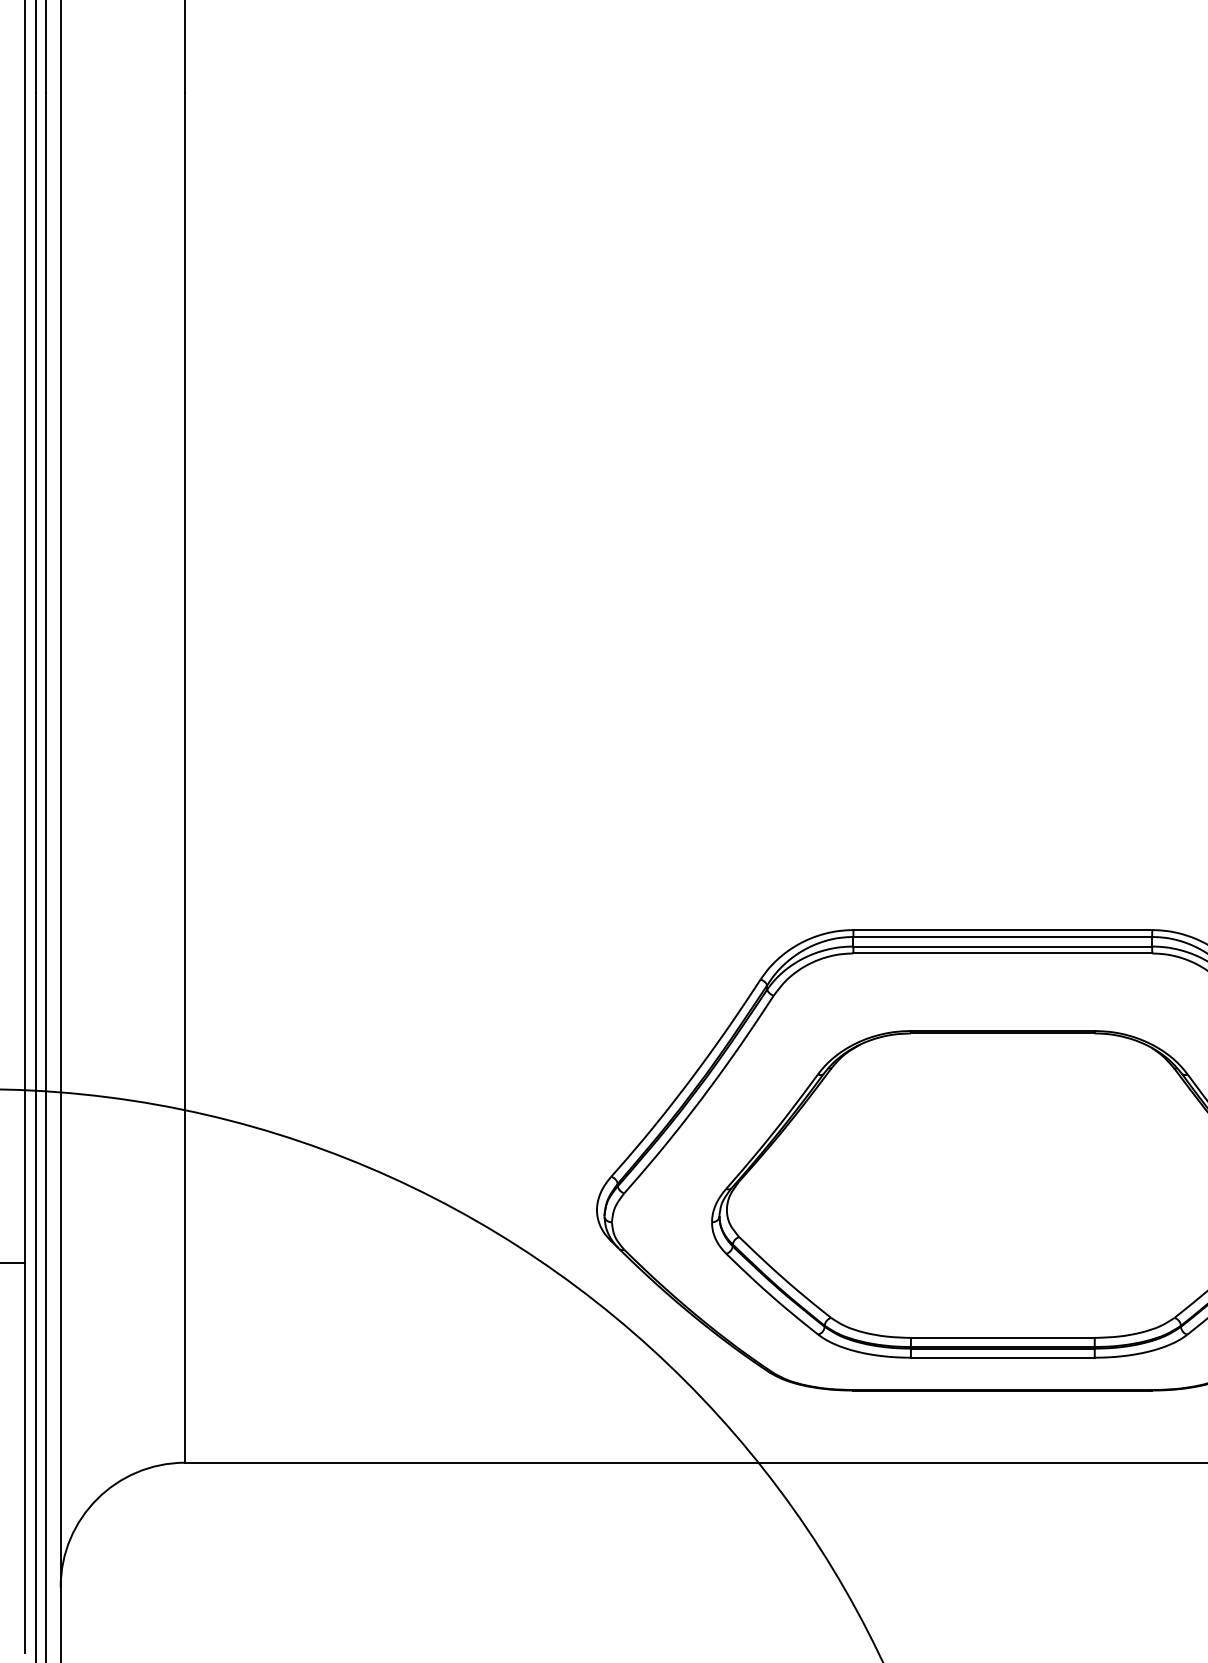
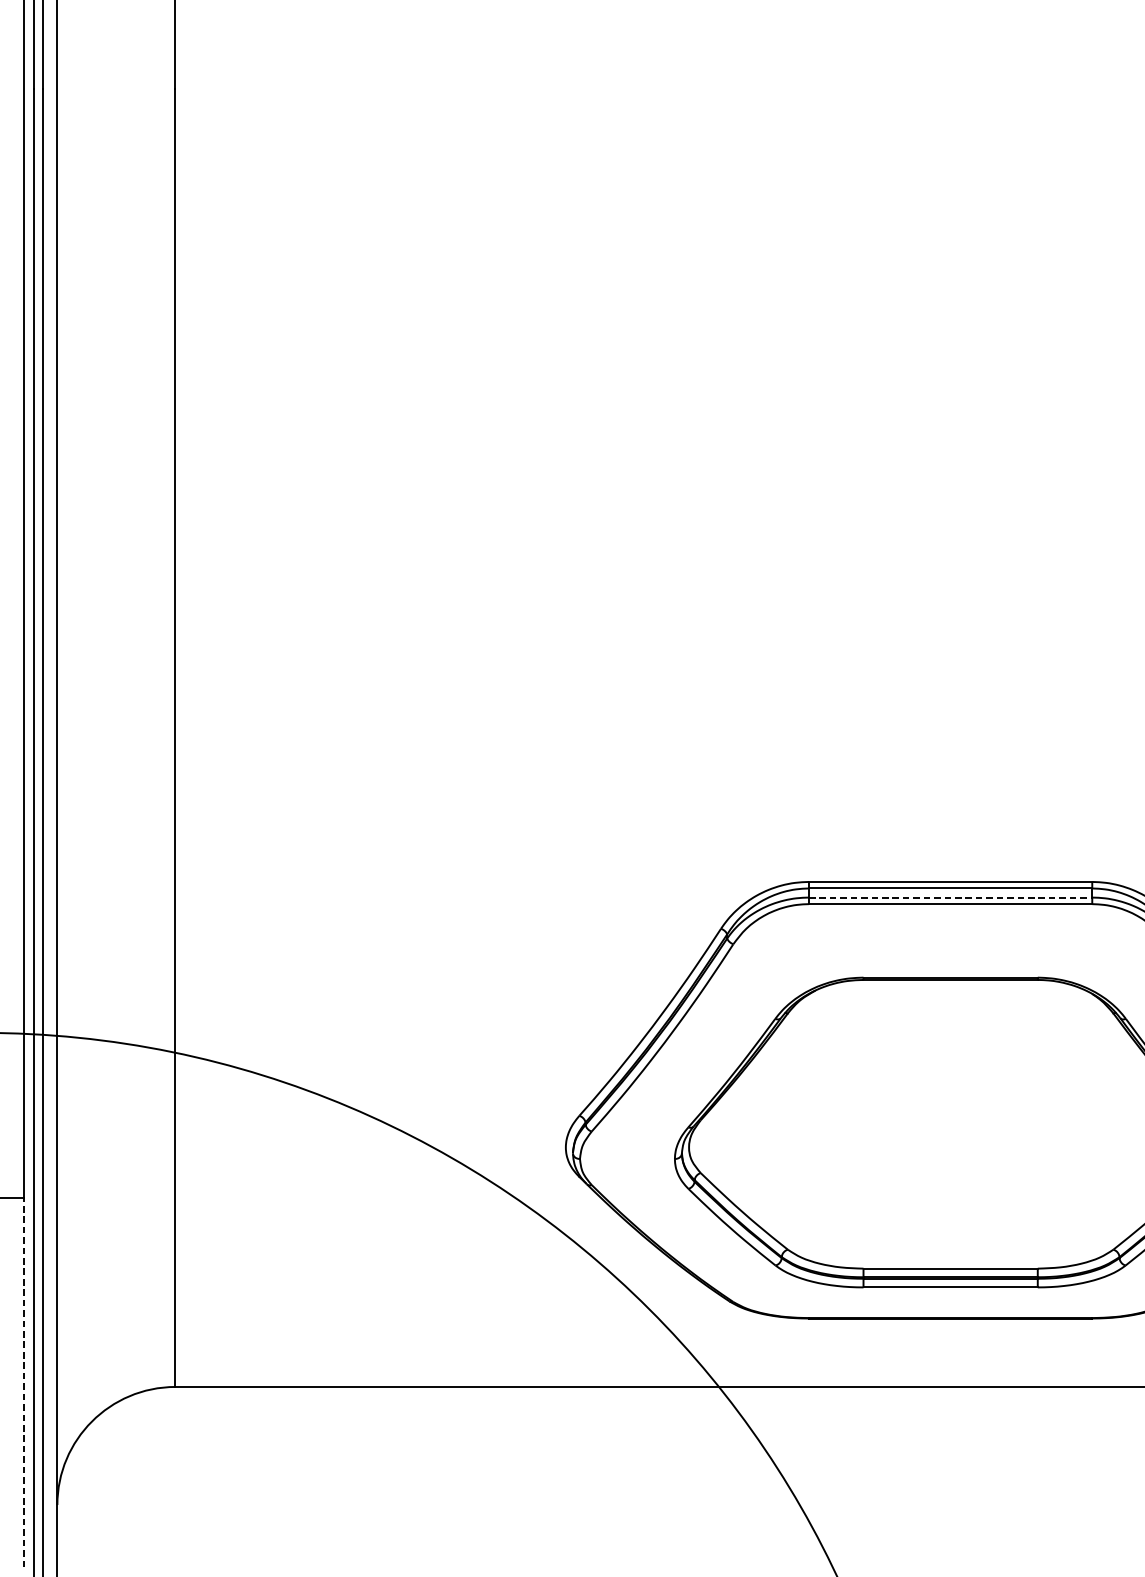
line: (1003, 946) -> (951, 897), solid -> dashed
line: (25, 1457) -> (24, 1382), solid -> dashed

